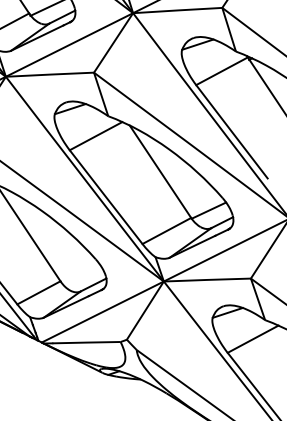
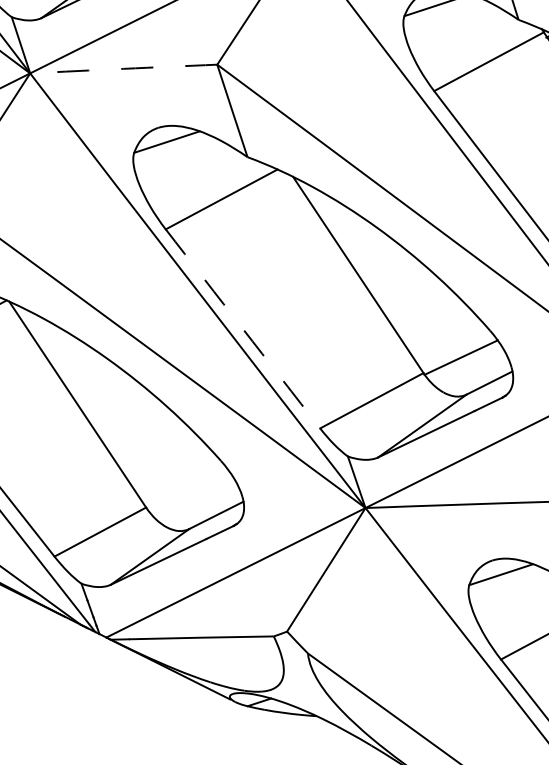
arc: (49, 74) -> (122, 68), solid -> dashed
arc: (106, 197) -> (243, 329), solid -> dashed

